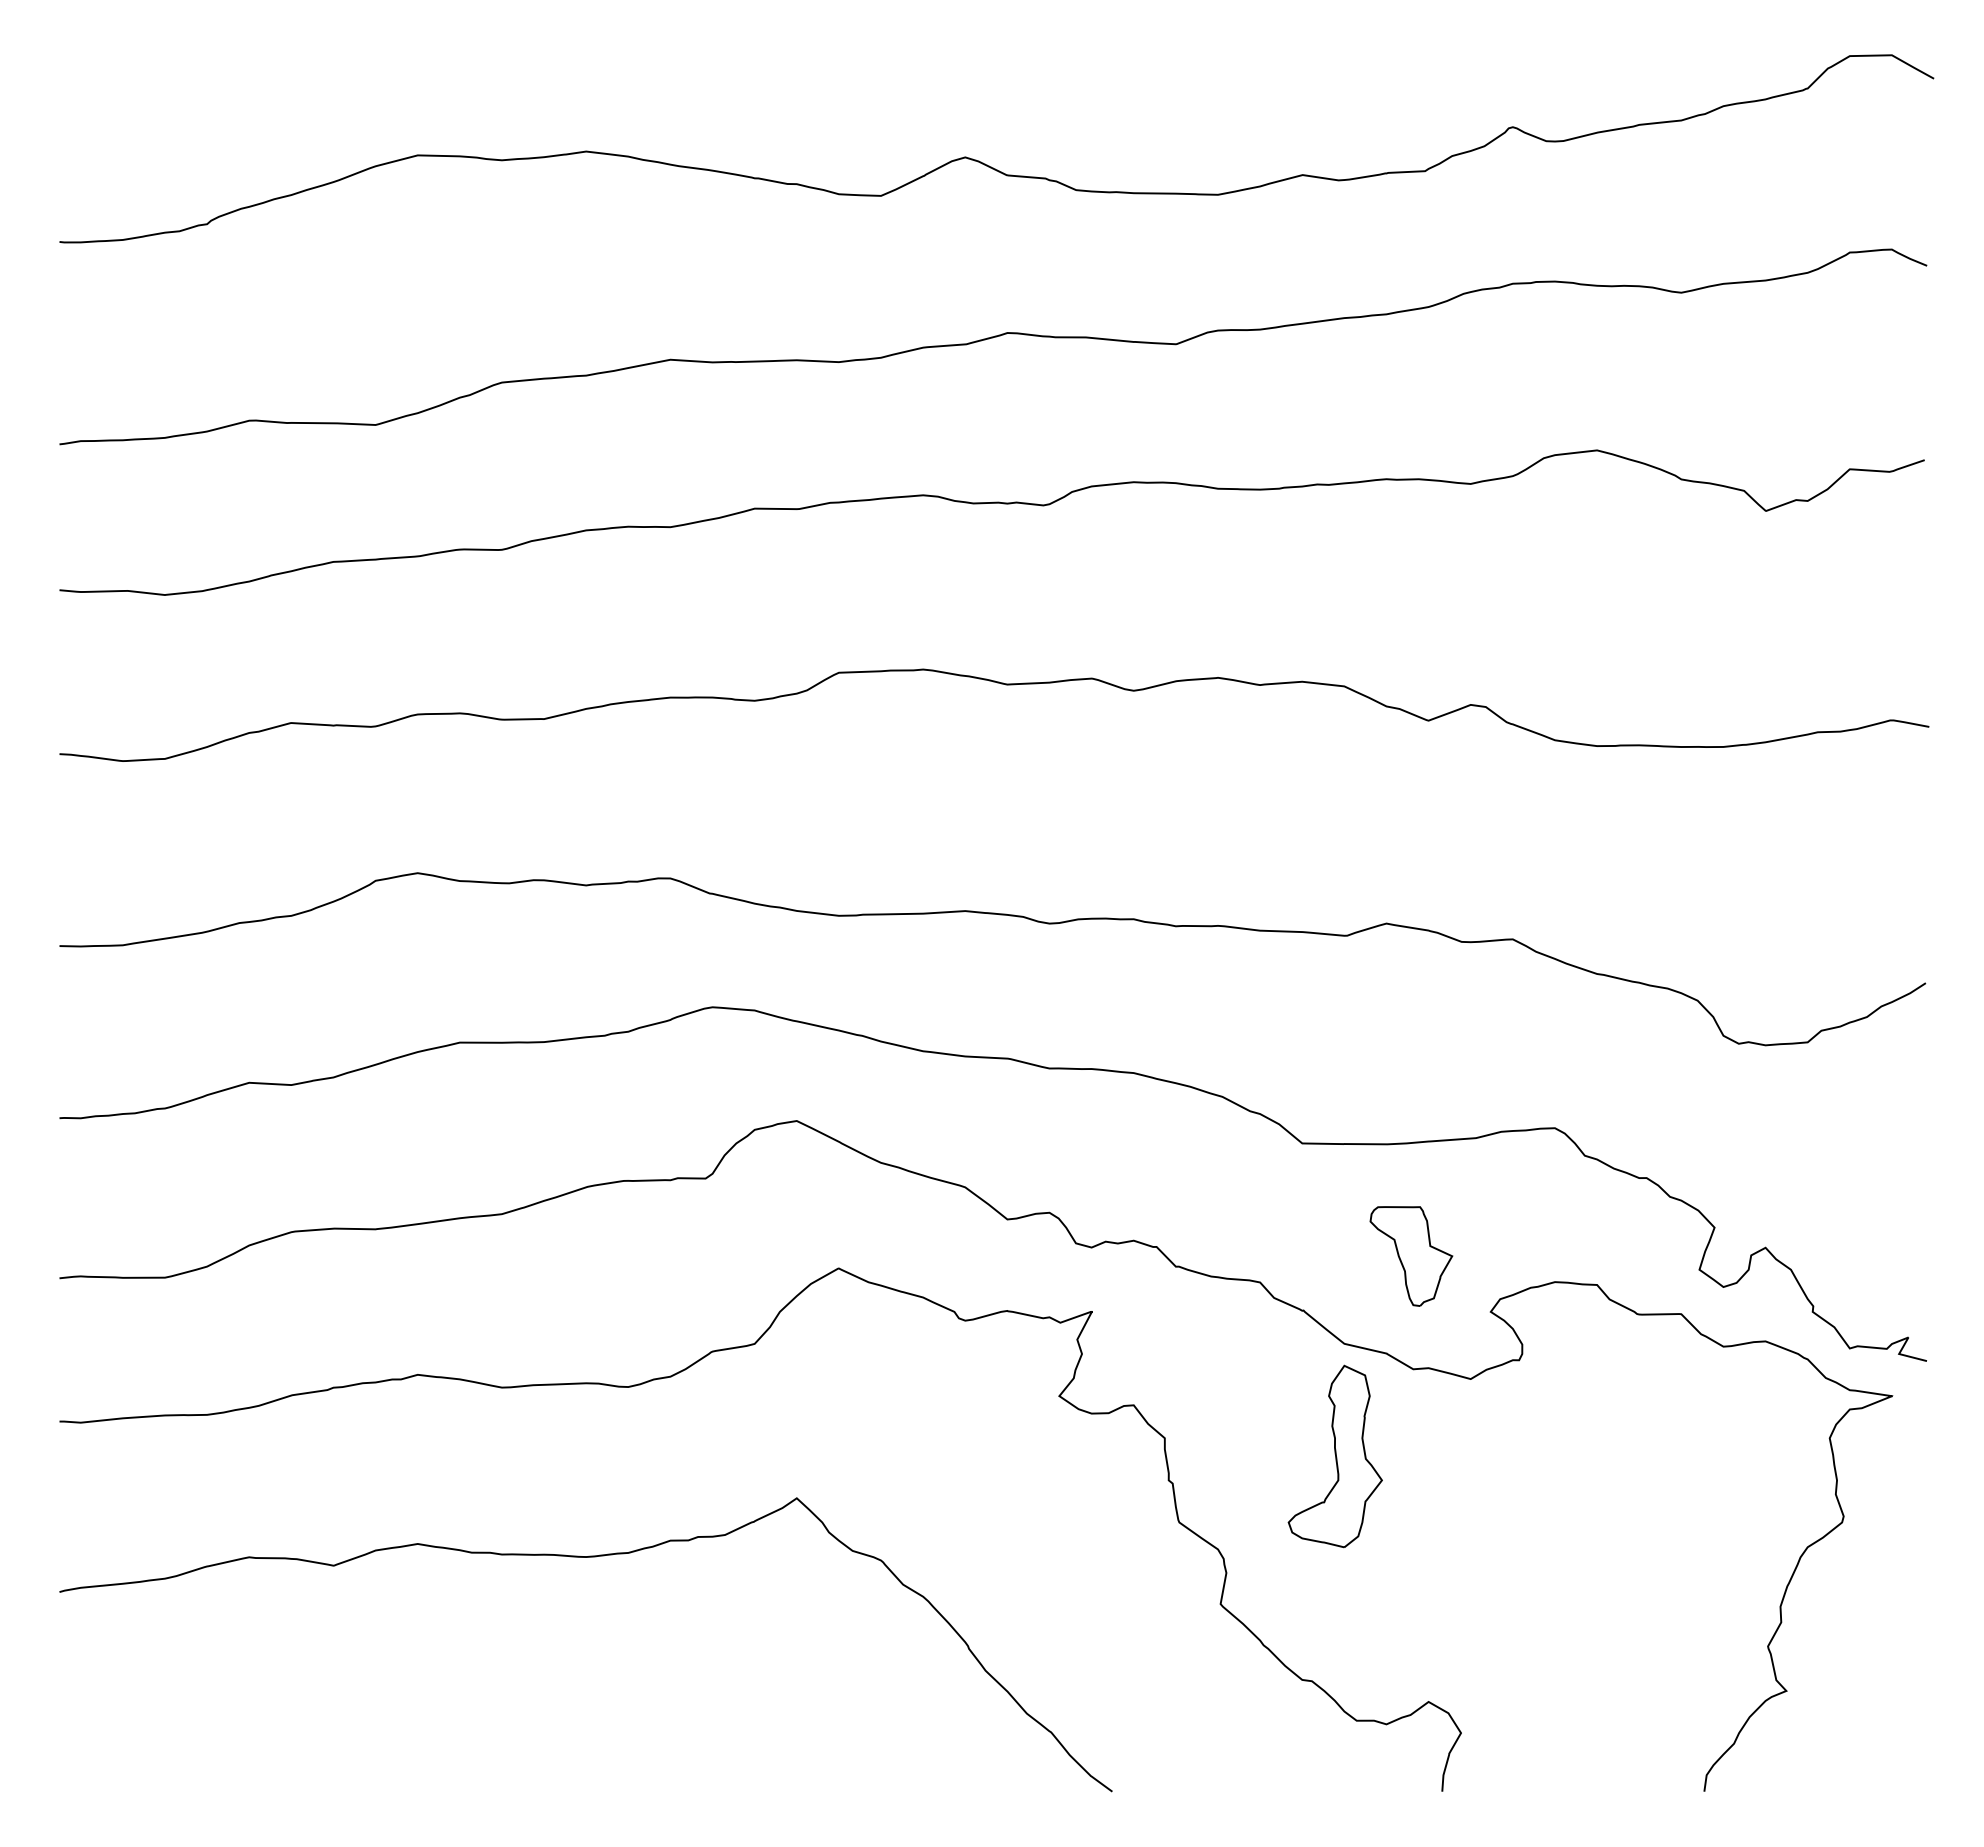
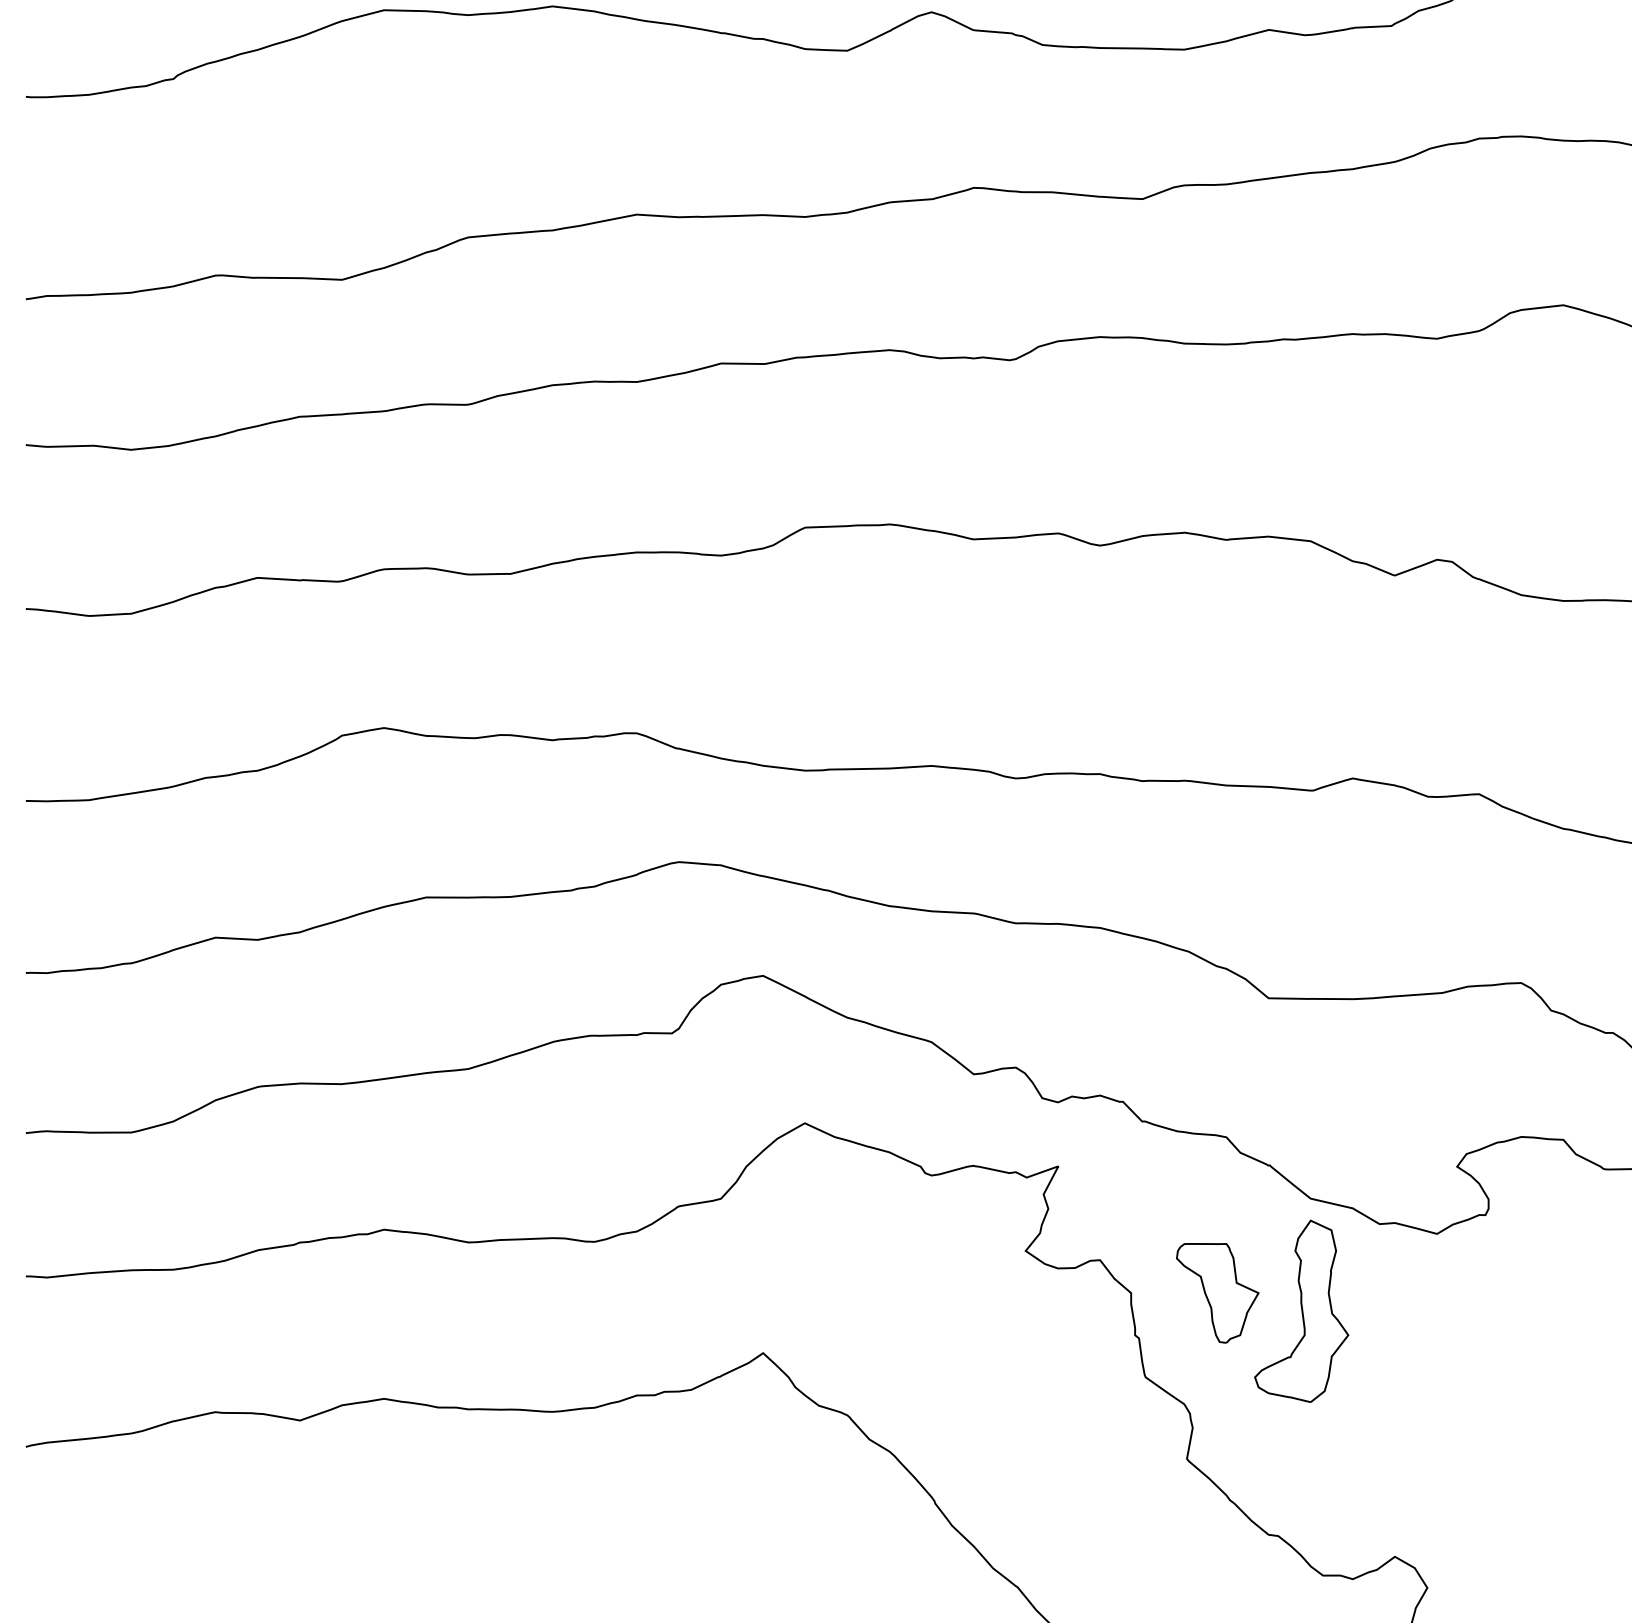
part: (1411, 1256) -> (1217, 1293), moved

